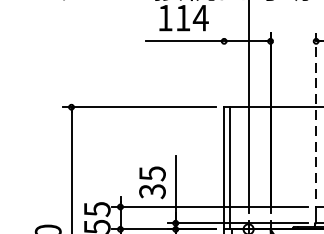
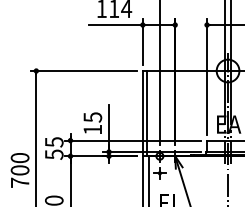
line: (223, 66) -> (142, 42), added
line: (316, 116) -> (207, 77), dashed -> solid
text: (152, 191) -> (92, 129), 35 -> 15

